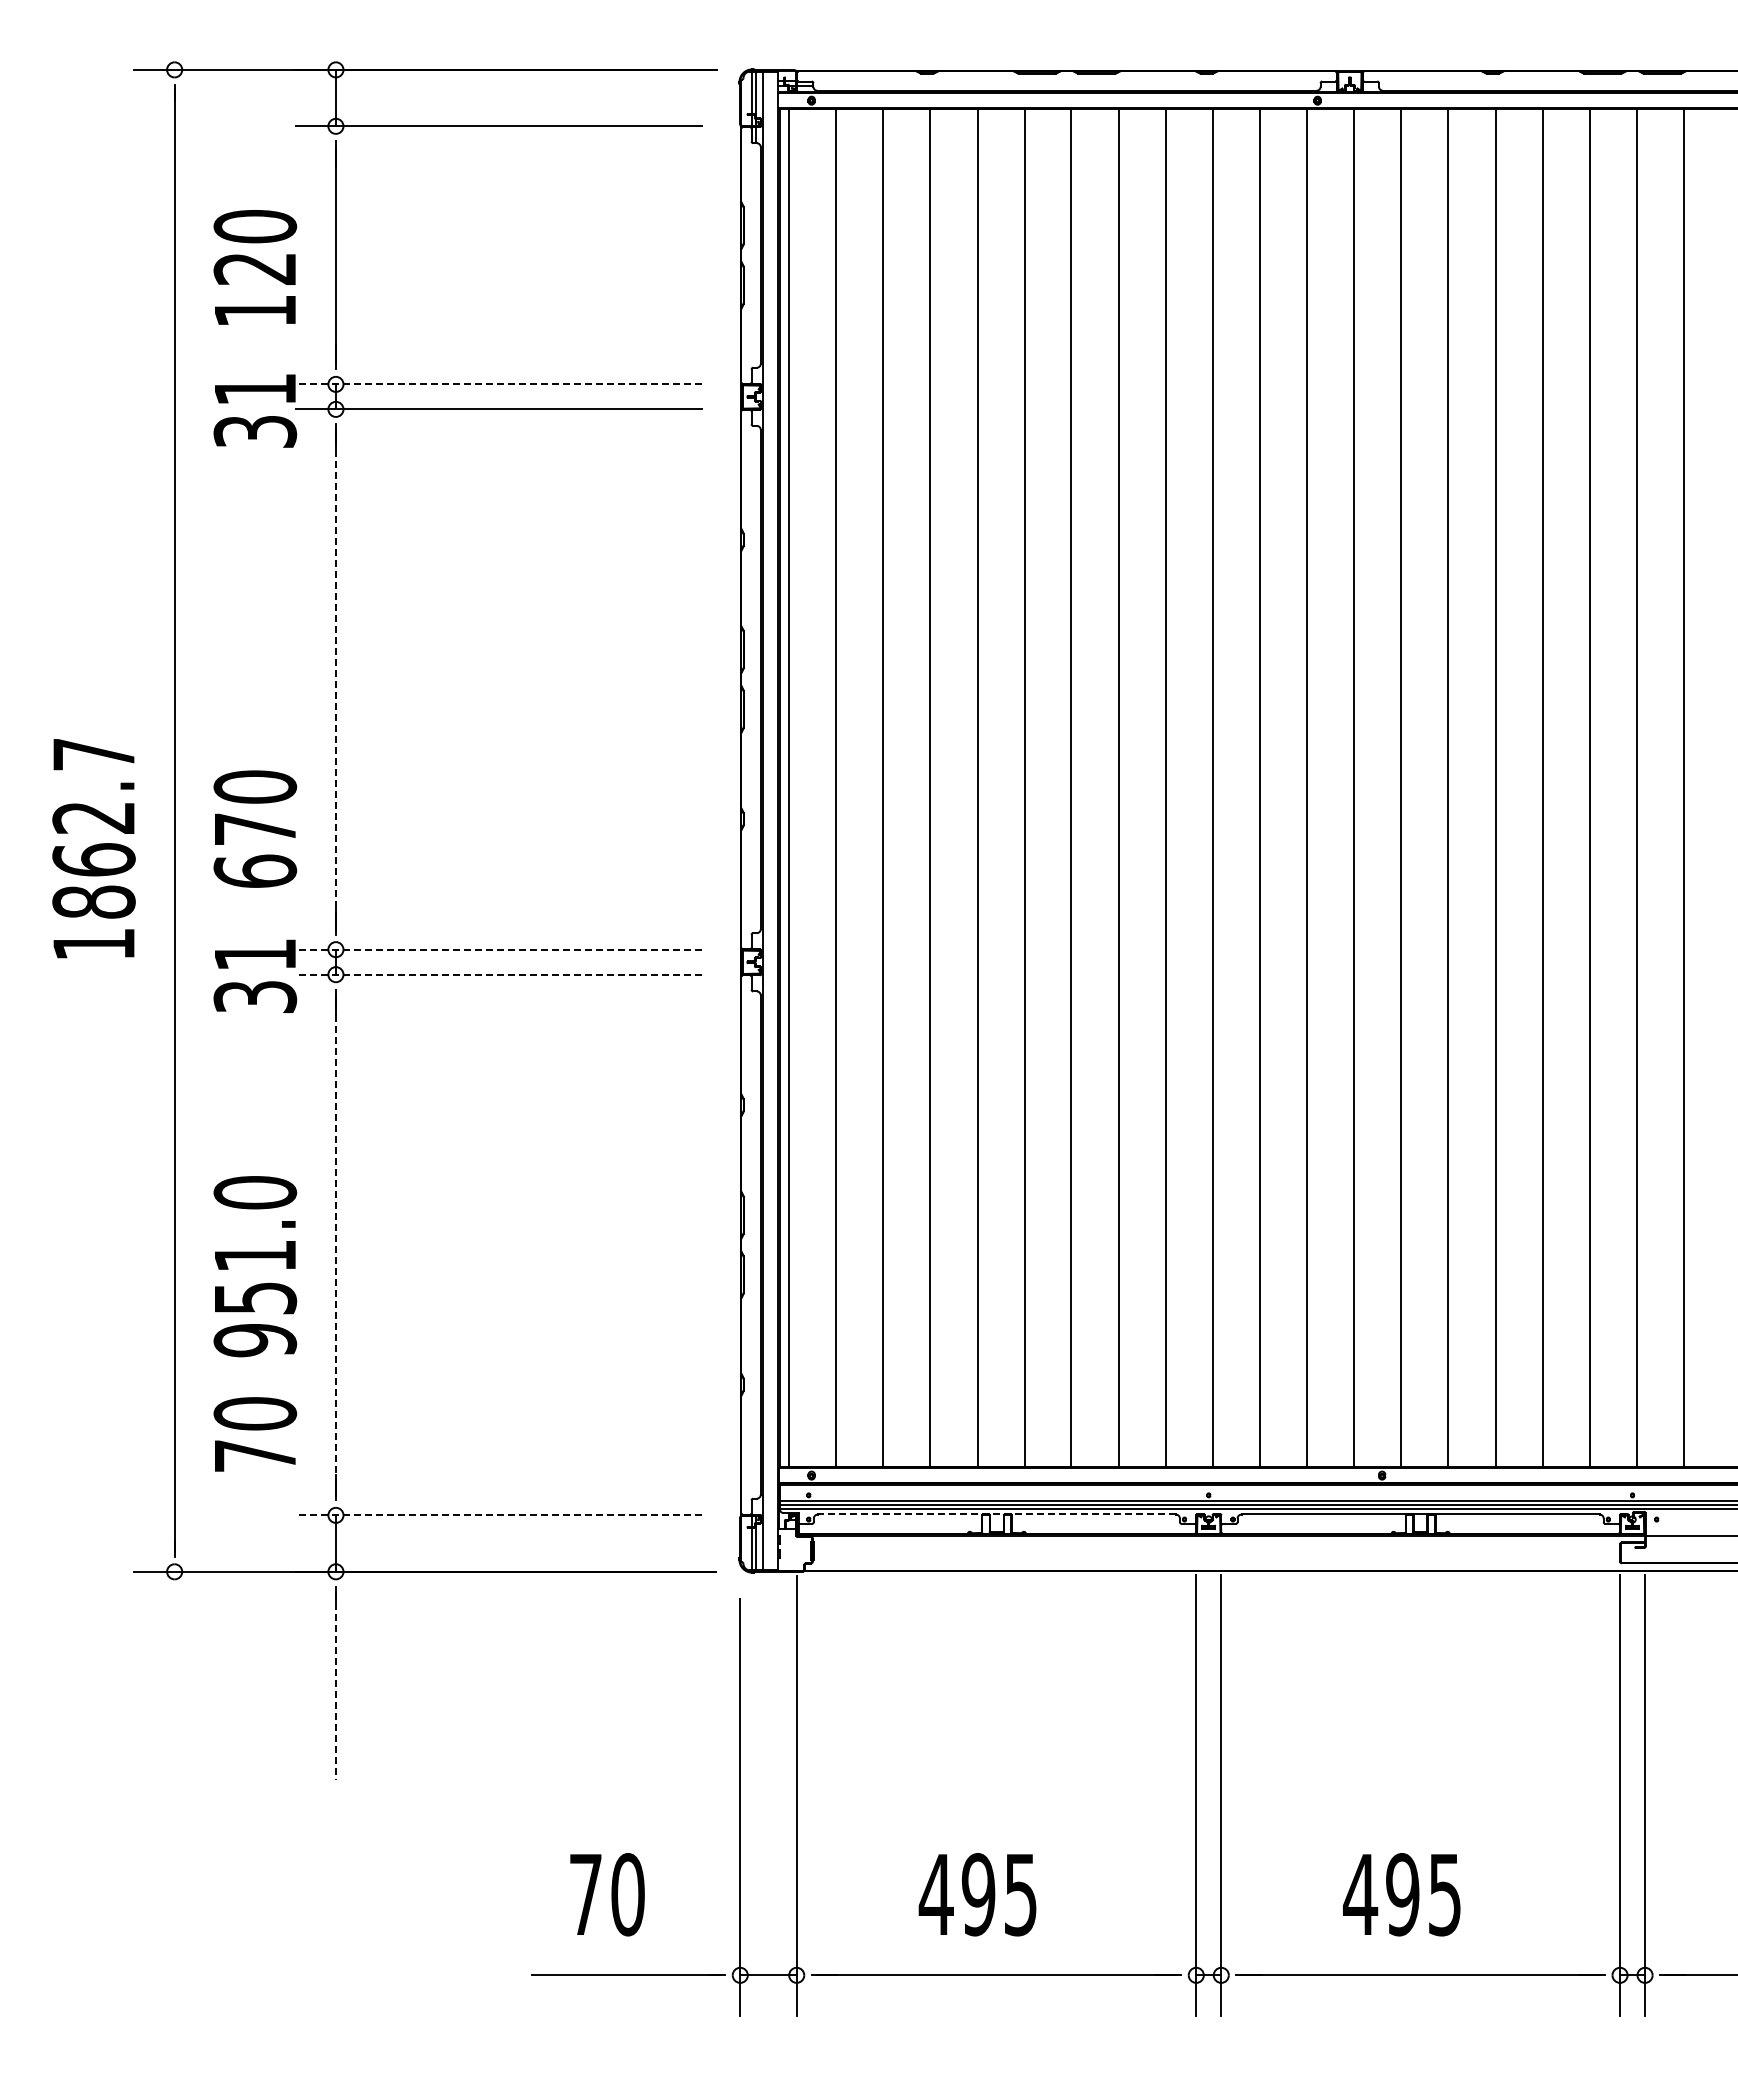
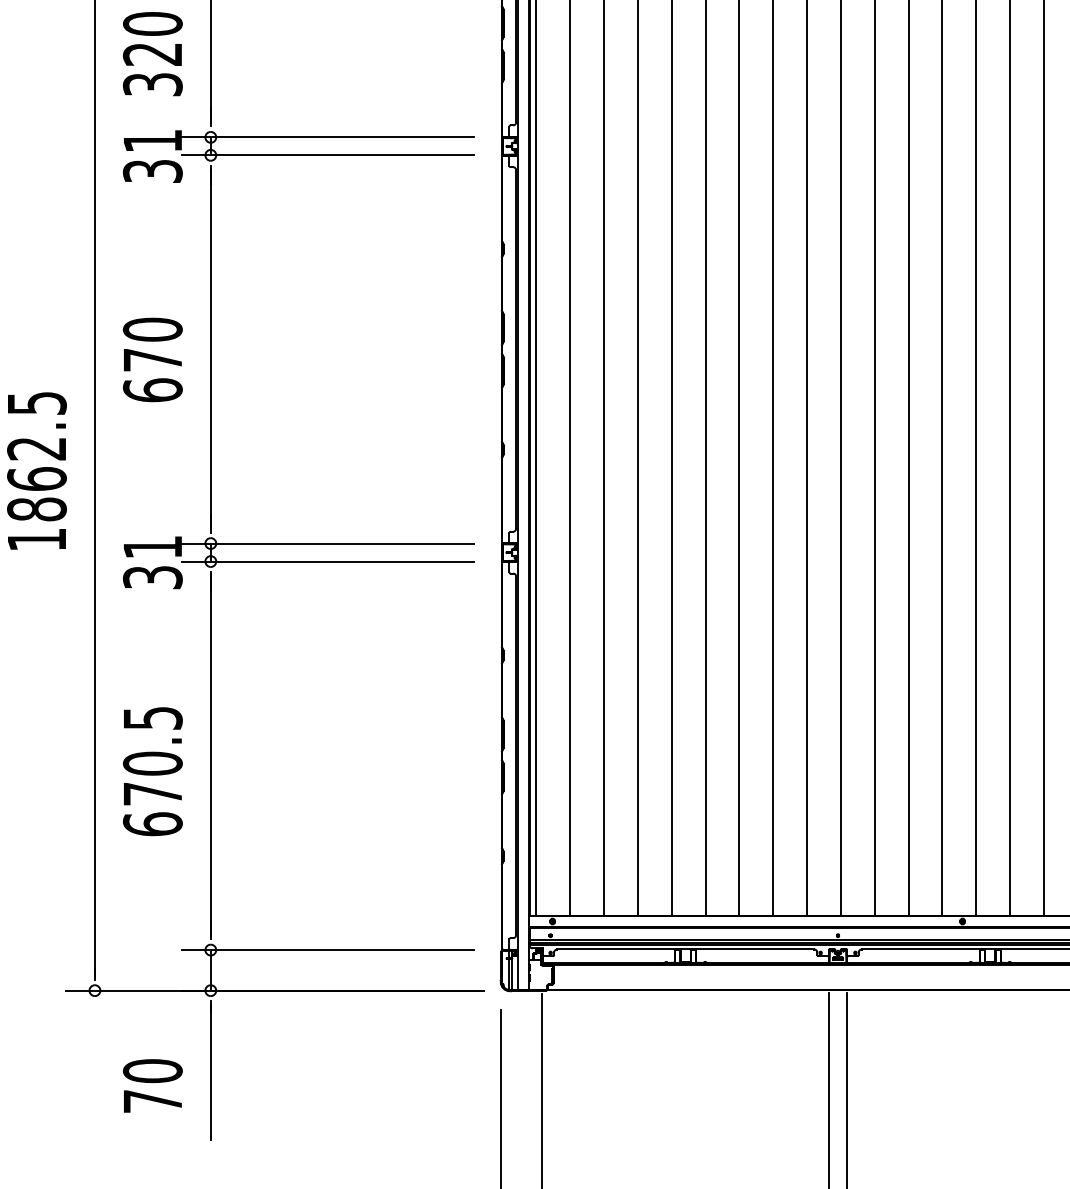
text: (255, 310) -> (153, 84), 120 -> 320
line: (498, 384) -> (327, 137), dashed -> solid
line: (335, 679) -> (210, 349), dashed -> solid
text: (94, 754) -> (37, 403), 1862.7 -> 1862.5
text: (255, 828) -> (153, 359), moved
line: (498, 949) -> (327, 543), dashed -> solid
line: (498, 974) -> (327, 561), dashed -> solid
line: (335, 1244) -> (210, 755), dashed -> solid
text: (255, 1266) -> (153, 771), 951.0 -> 670.5
text: (255, 1434) -> (153, 1086), moved
line: (996, 1514) -> (685, 949), dashed -> solid
line: (498, 1515) -> (327, 950), dashed -> solid
line: (335, 1685) -> (210, 1072), dashed -> solid

